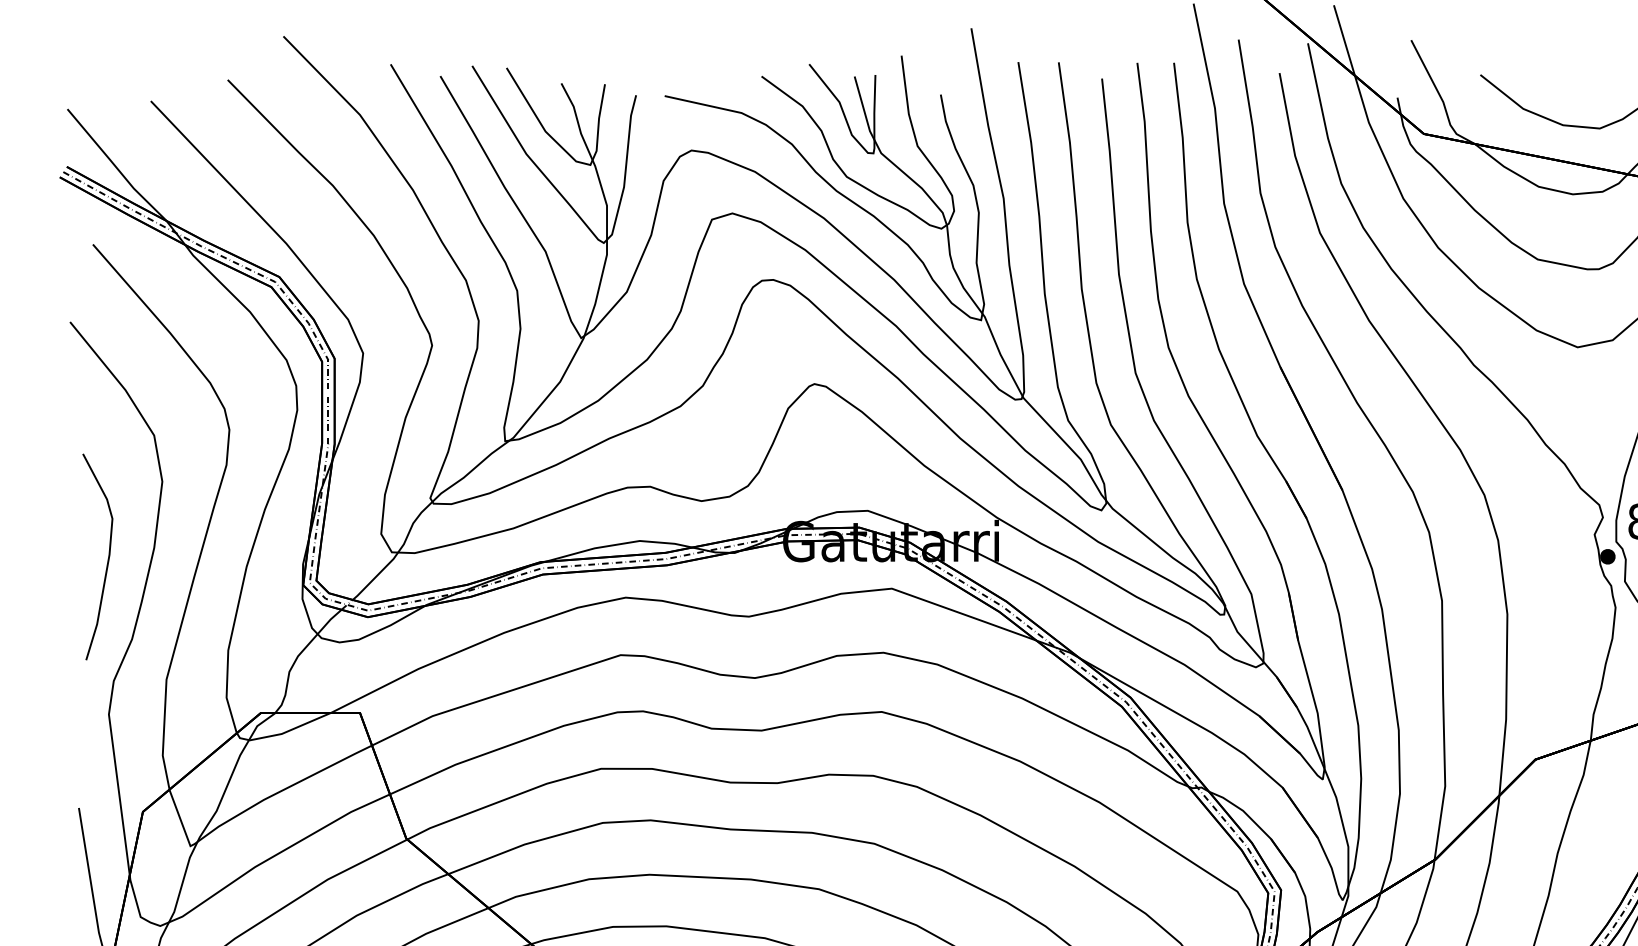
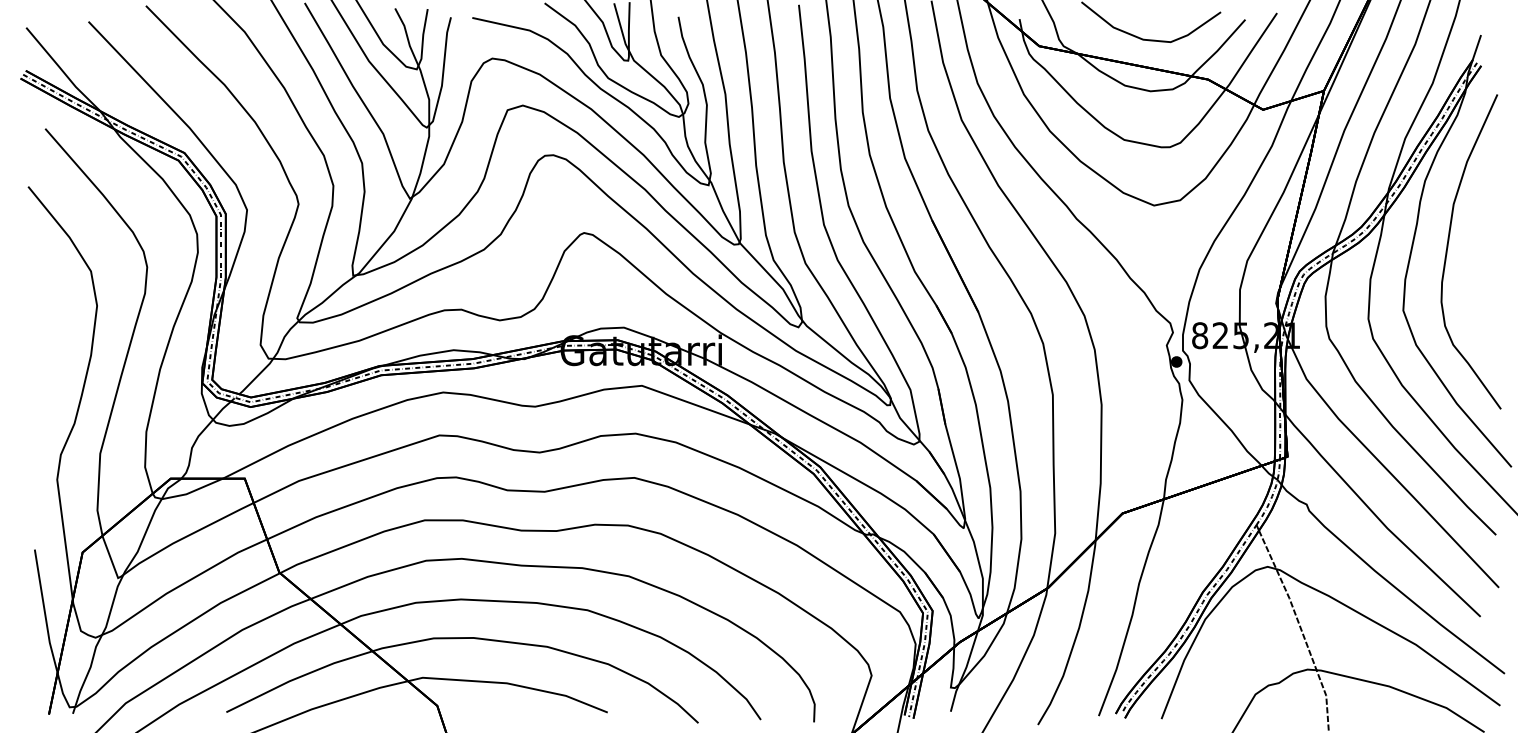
curve: (106, 561) -> (55, 365), removed

